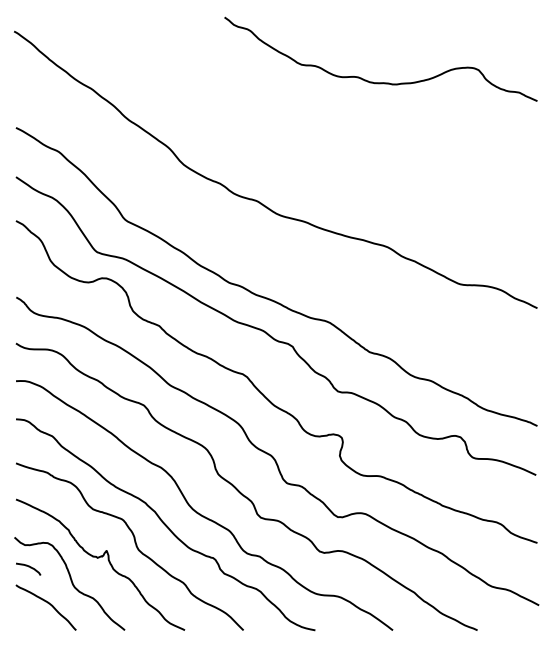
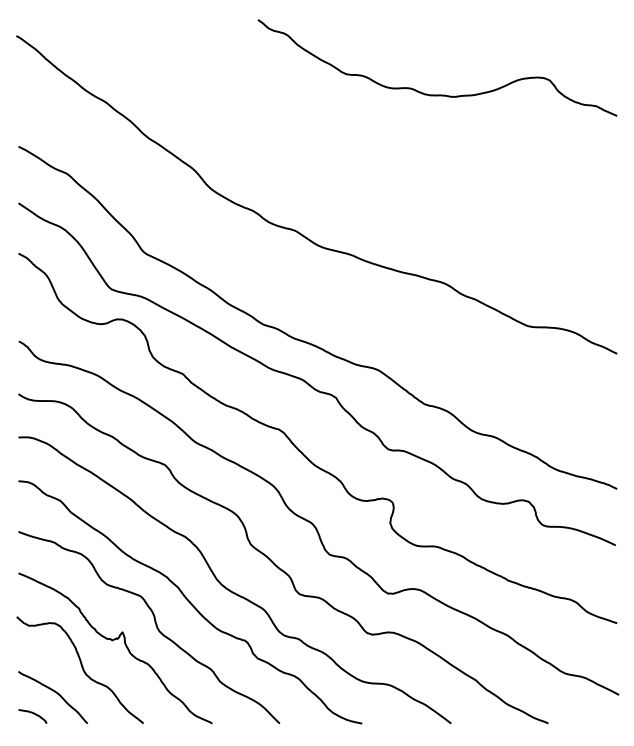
curve: (29, 567) -> (33, 714), moved

